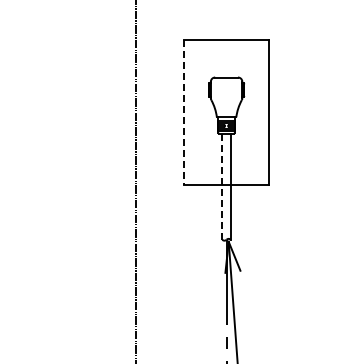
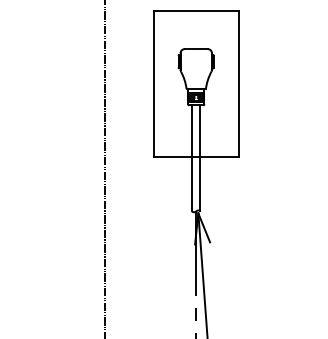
line: (184, 112) -> (154, 84), dashed -> solid
line: (222, 186) -> (192, 158), dashed -> solid

